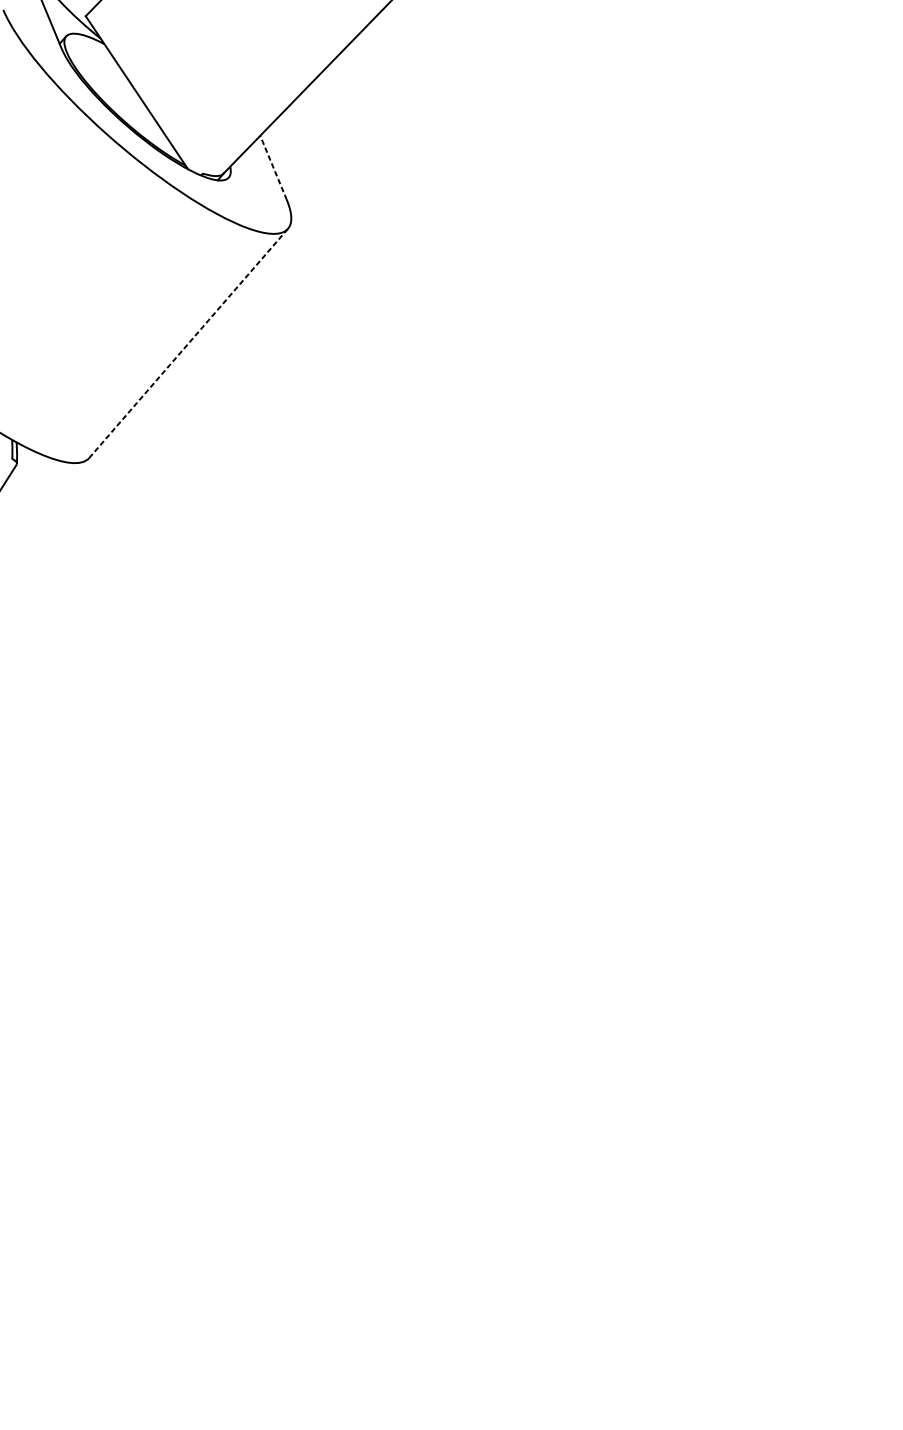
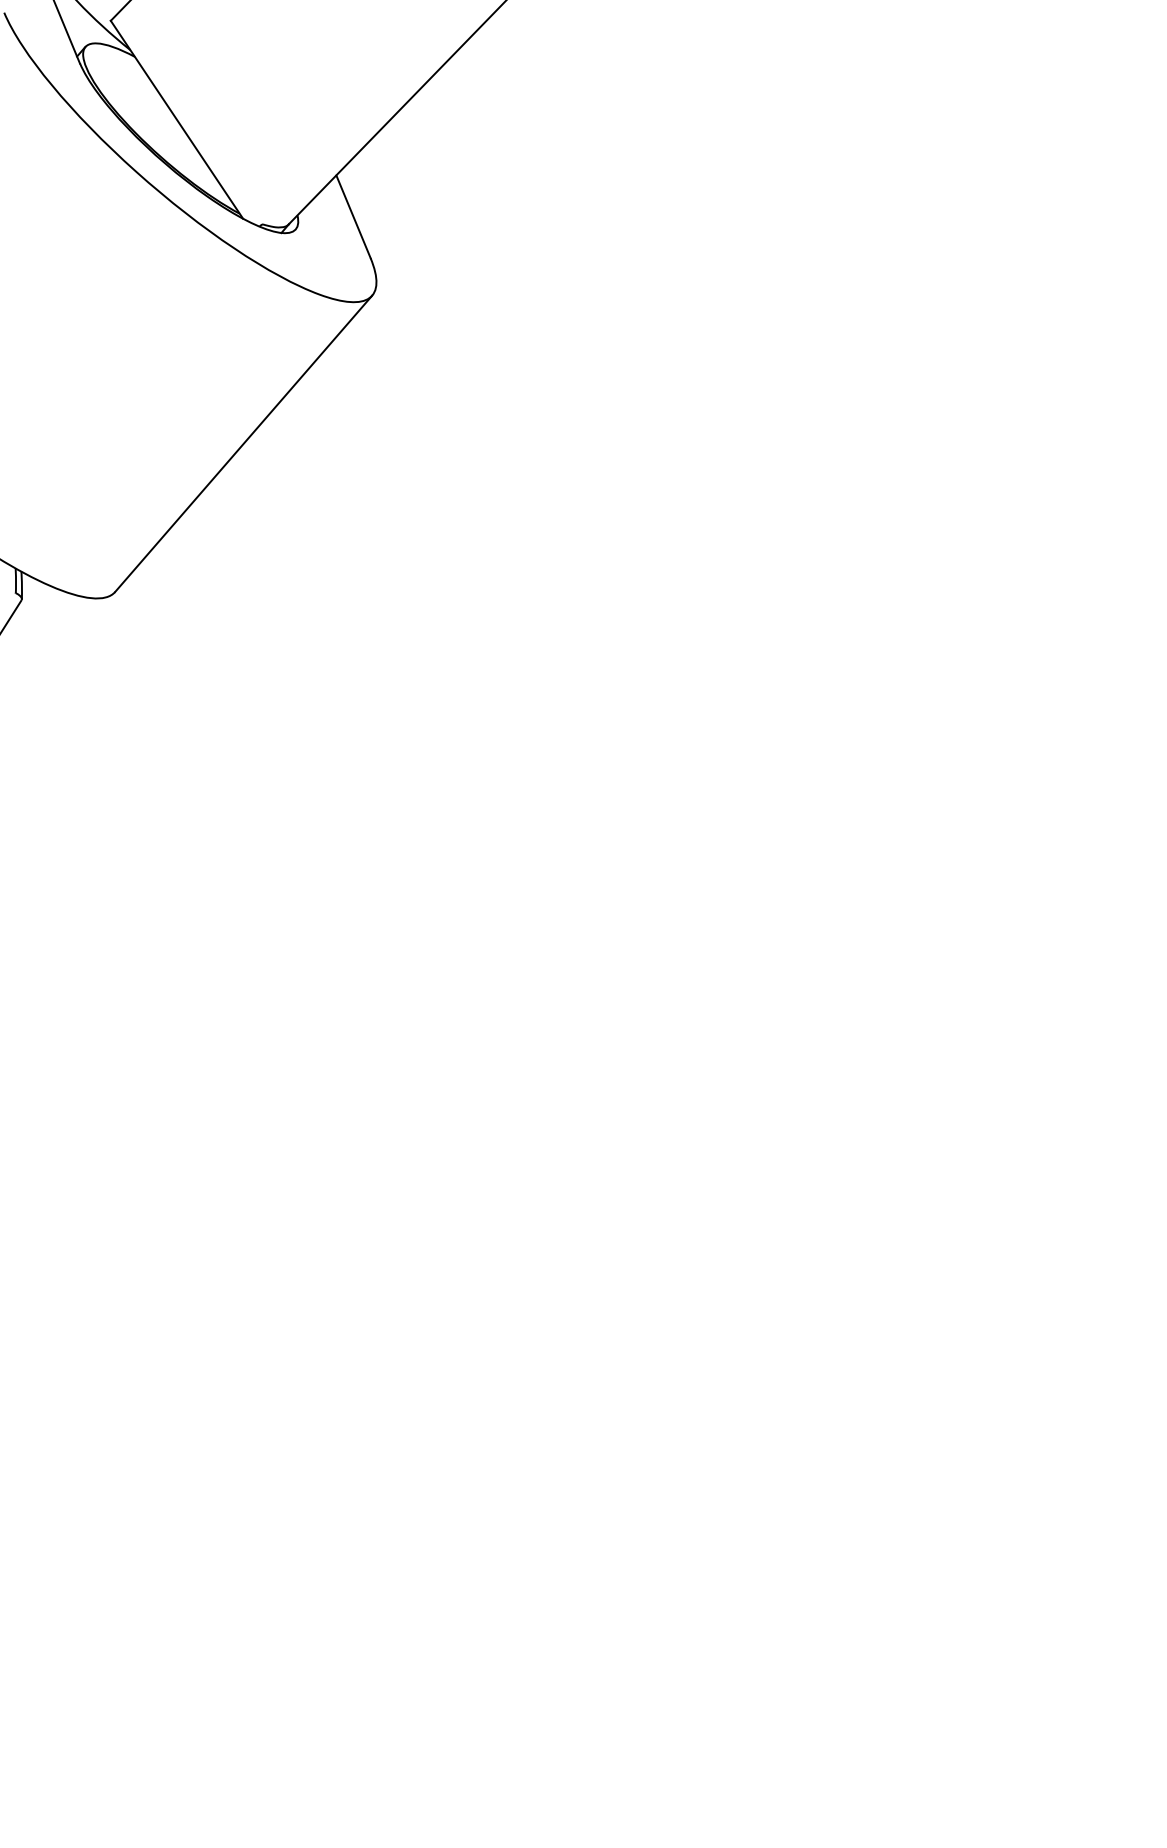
line: (273, 167) -> (353, 216), dashed -> solid
line: (189, 343) -> (244, 443), dashed -> solid

